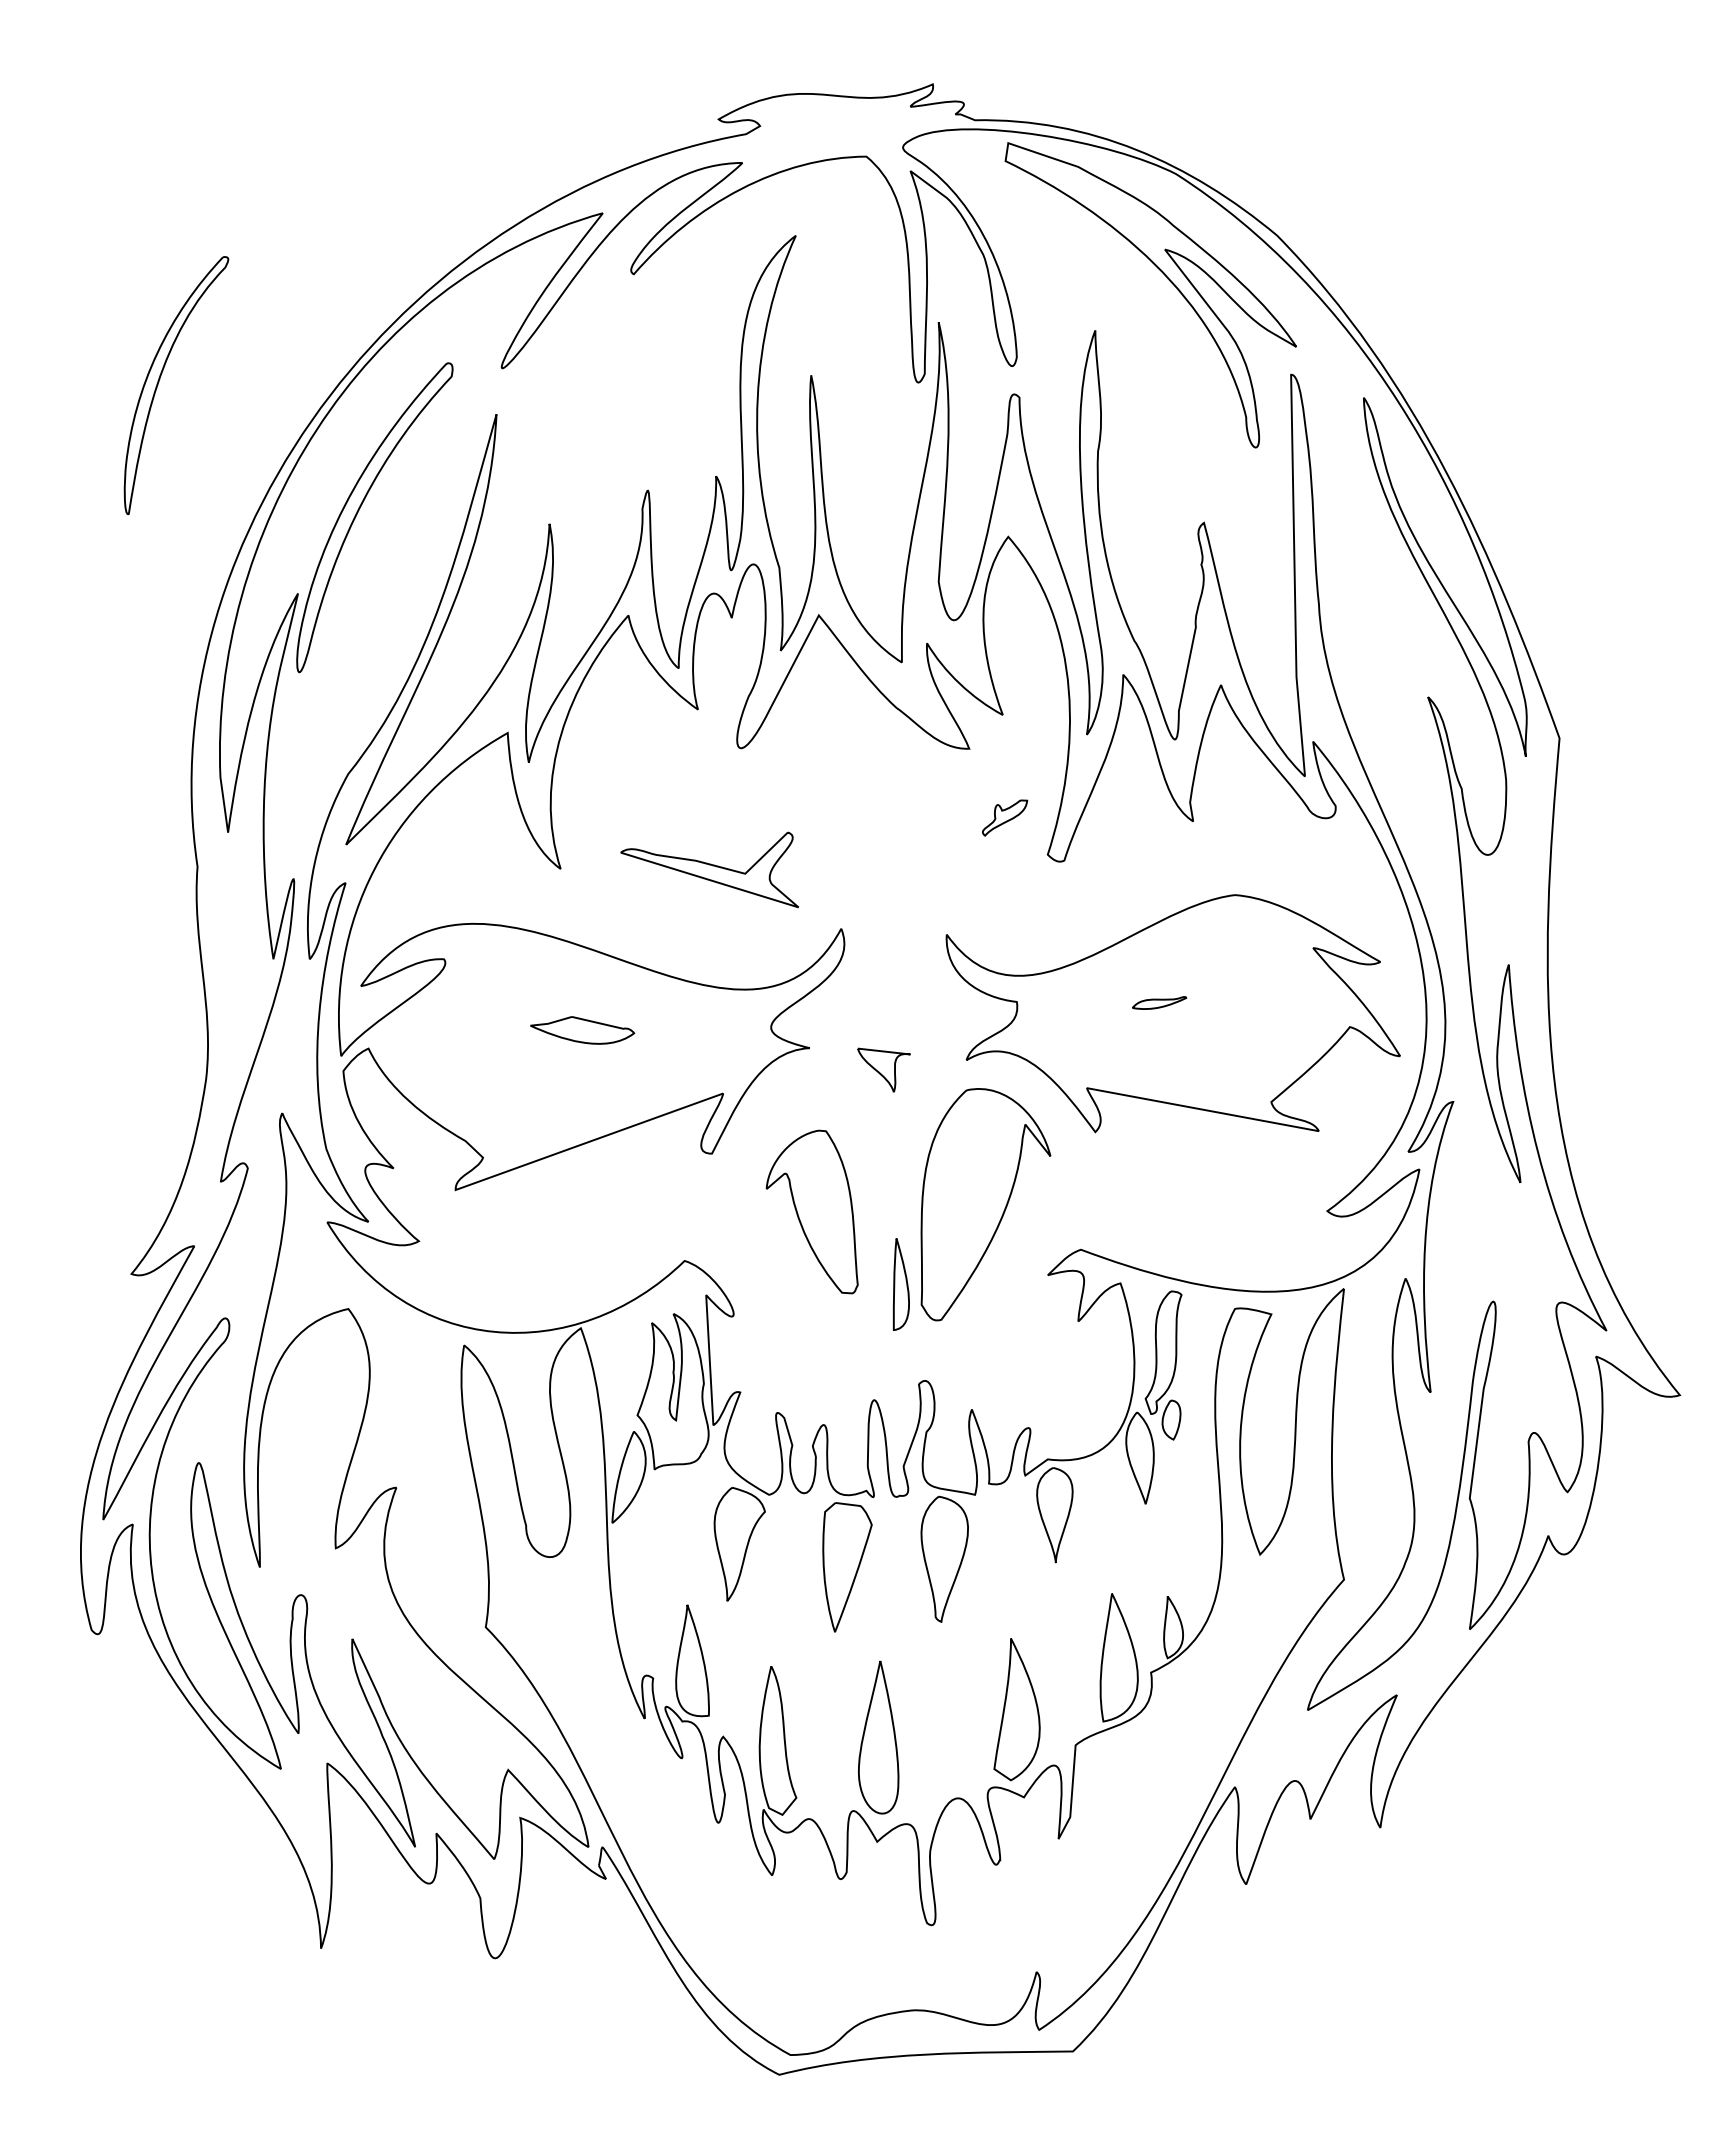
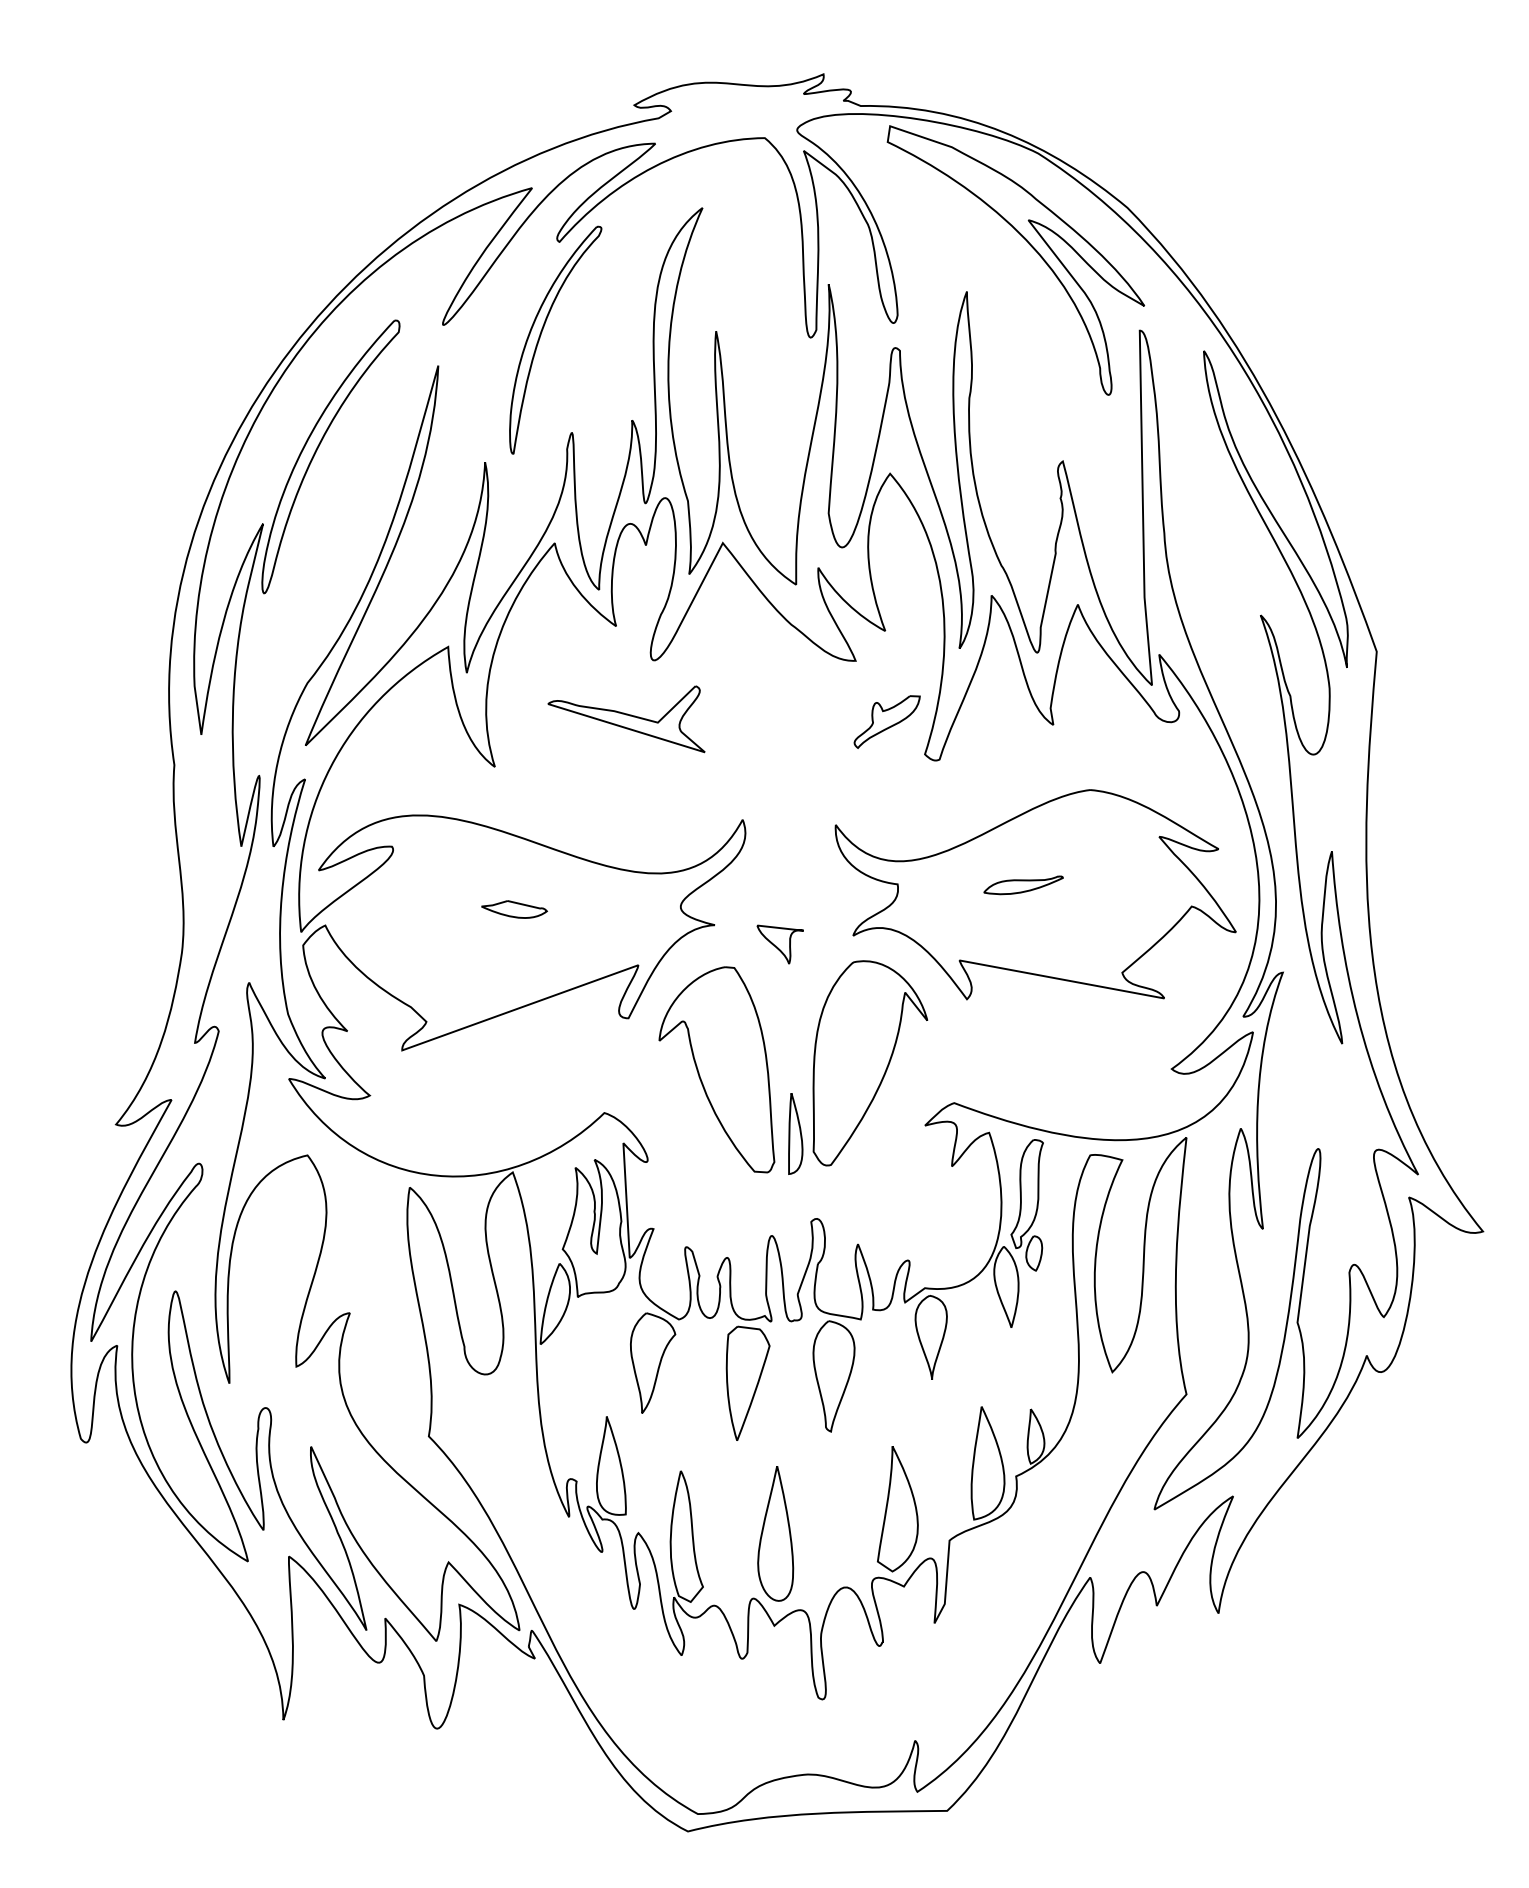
part: (160, 379) -> (541, 334), moved
part: (1004, 817) -> (886, 721), size x1.67
part: (709, 869) -> (626, 718), moved
part: (1159, 1002) -> (1023, 884), size x1.67
part: (582, 1030) -> (514, 909), size x0.71
part: (812, 1211) -> (717, 1069), size x1.43

